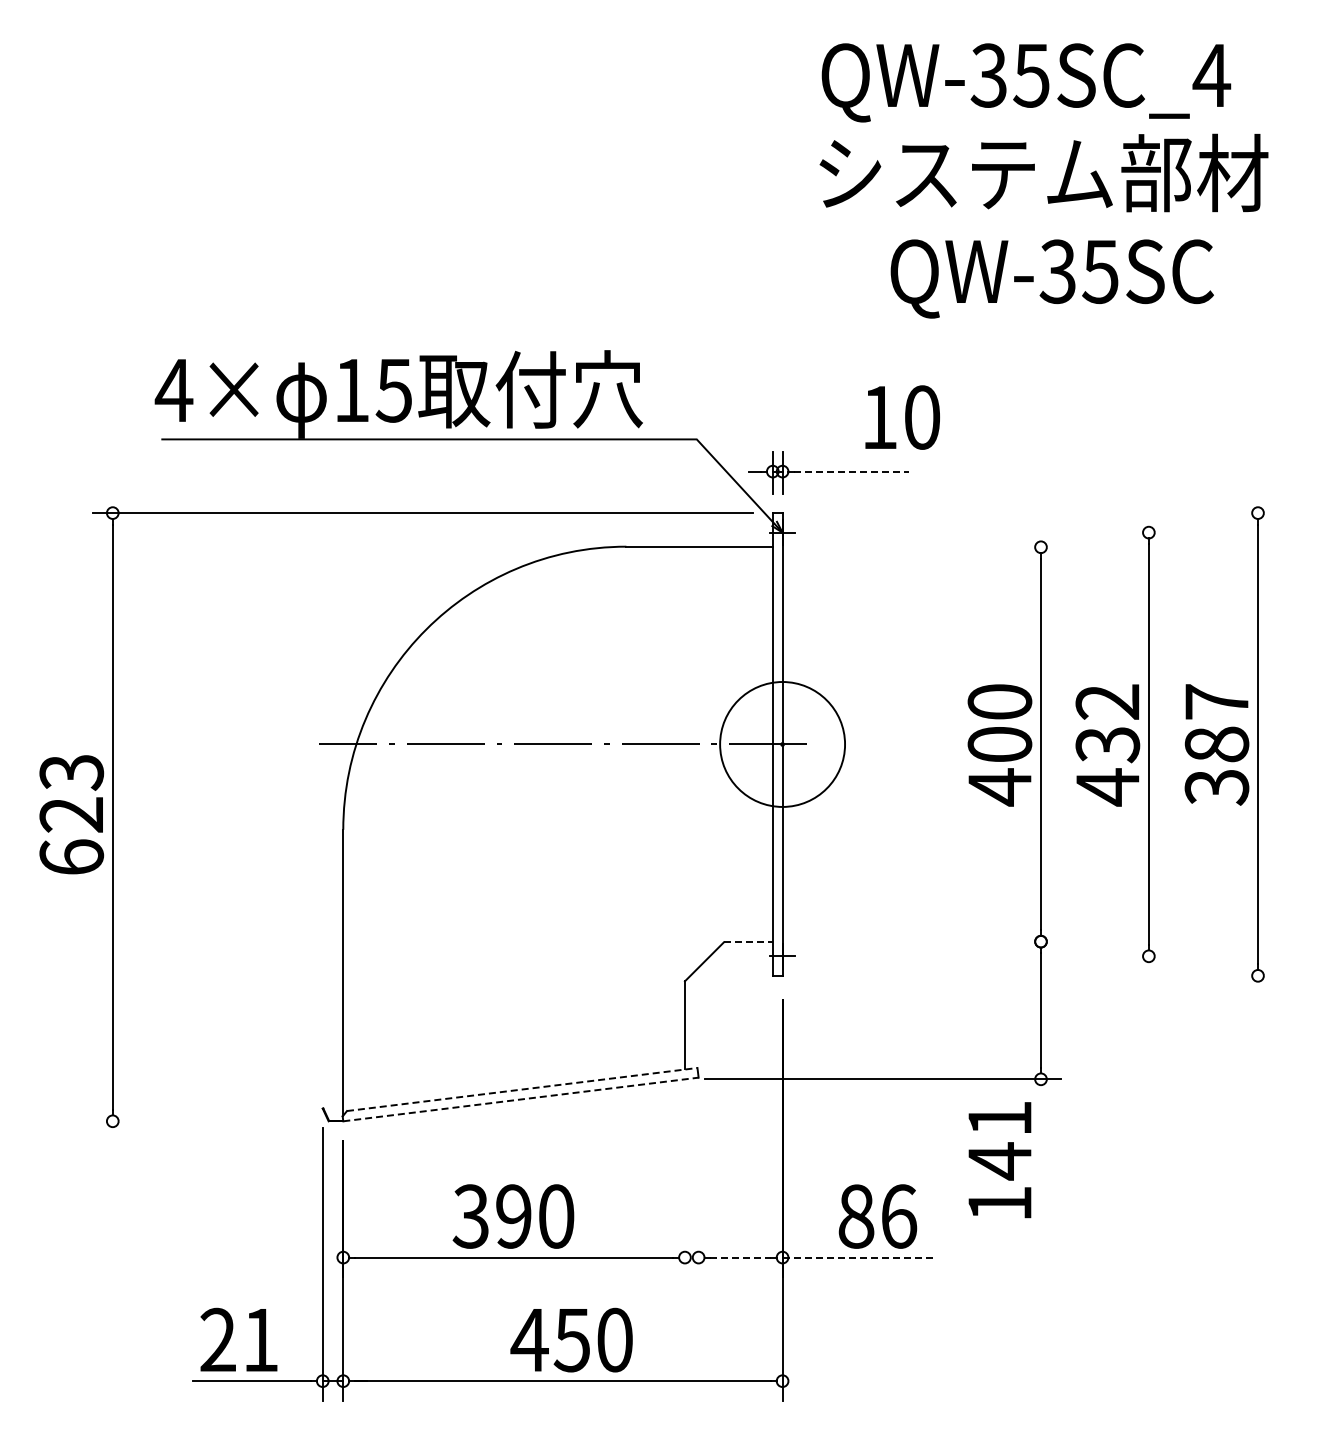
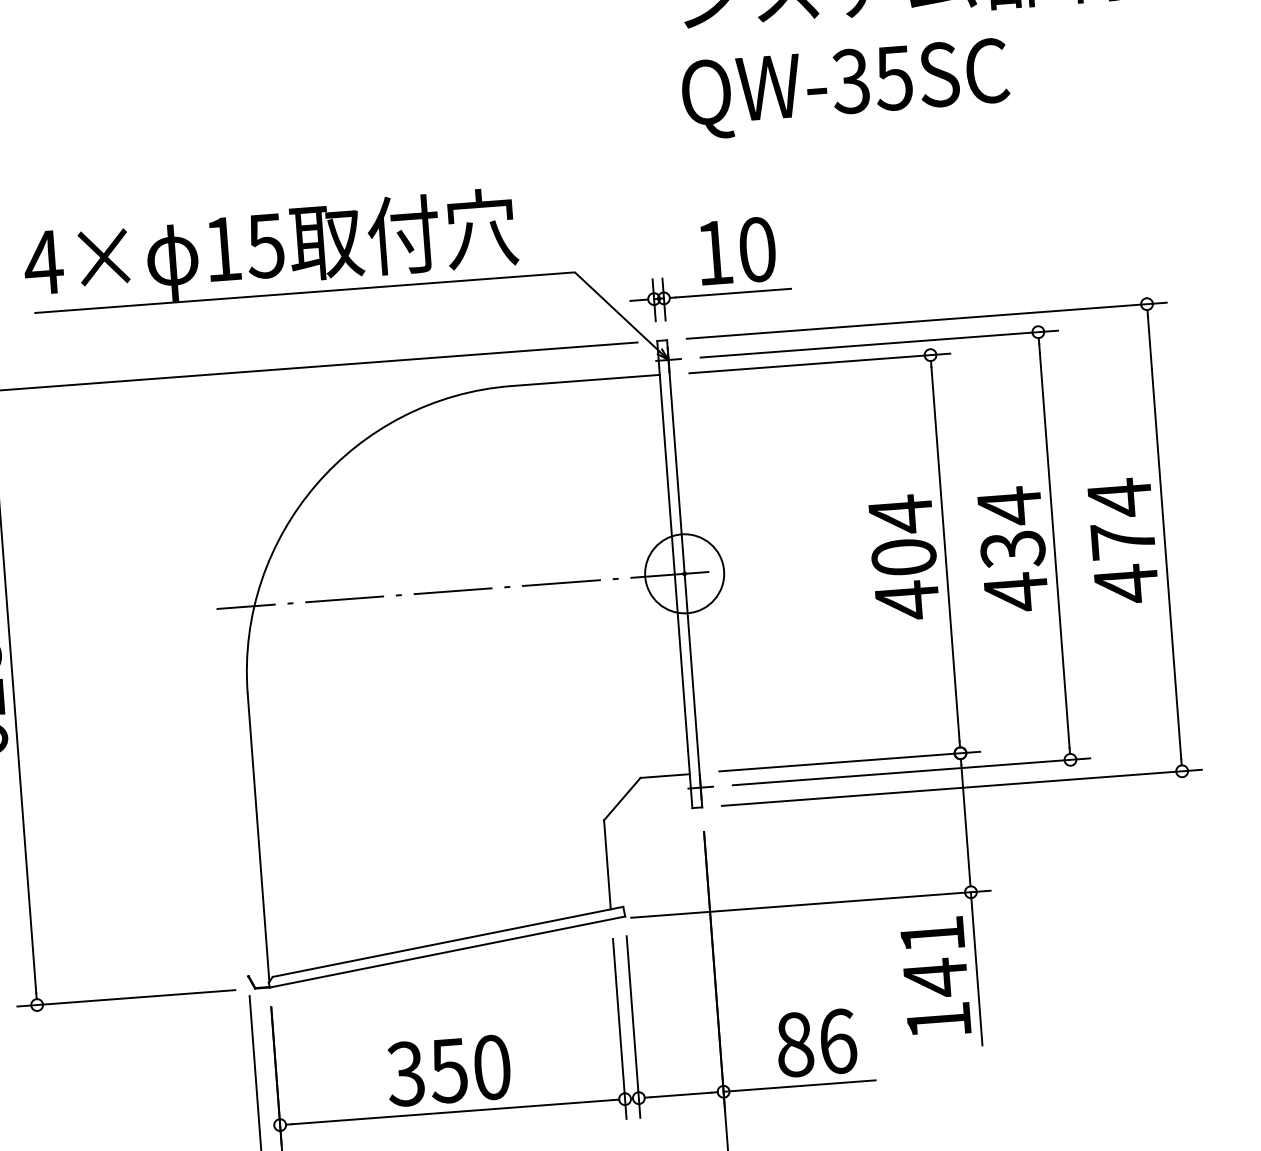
text: (1051, 278) -> (845, 88), moved
text: (902, 417) -> (737, 251), moved
line: (851, 471) -> (733, 293), dashed -> solid
line: (1039, 513) -> (926, 321), added
line: (991, 532) -> (879, 343), added
line: (931, 547) -> (820, 363), added
text: (999, 702) -> (900, 514), 400 -> 404
text: (1107, 702) -> (1009, 506), 432 -> 434
circle: (782, 744) -> (684, 573), size x0.62
text: (1216, 744) -> (1122, 540), 387 -> 474
line: (931, 941) -> (849, 761), added
line: (748, 942) -> (665, 776), dashed -> solid
line: (991, 956) -> (911, 771), added
line: (1039, 975) -> (961, 787), added
line: (522, 1089) -> (448, 941), dashed -> solid
line: (521, 1099) -> (448, 952), dashed -> solid
line: (201, 1121) -> (126, 998), added
line: (1041, 1155) -> (977, 969), added
line: (684, 1187) -> (619, 1028), added
line: (698, 1187) -> (633, 1027), added
text: (513, 1216) -> (448, 1070), 390 -> 350
line: (741, 1257) -> (682, 1094), dashed -> solid
line: (858, 1257) -> (800, 1085), dashed -> solid

